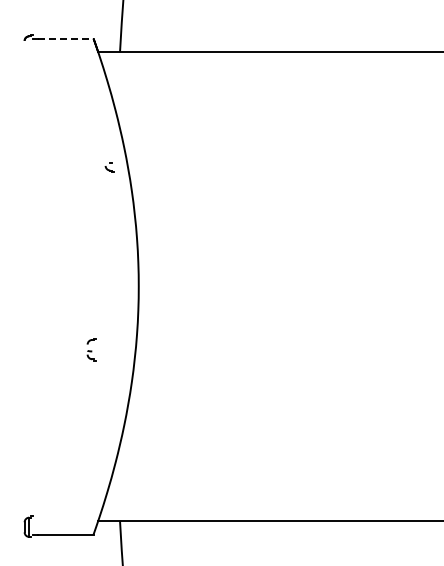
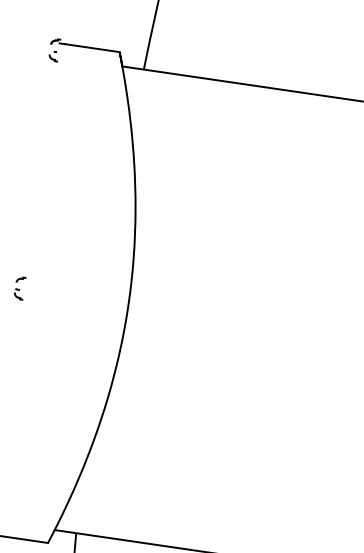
line: (65, 38) -> (91, 48), dashed -> solid
part: (109, 167) -> (53, 56), moved
part: (91, 349) -> (19, 288), moved

